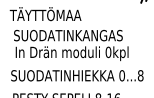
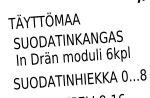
text: (108, 51) -> (109, 52), 0kpl -> 6kpl

